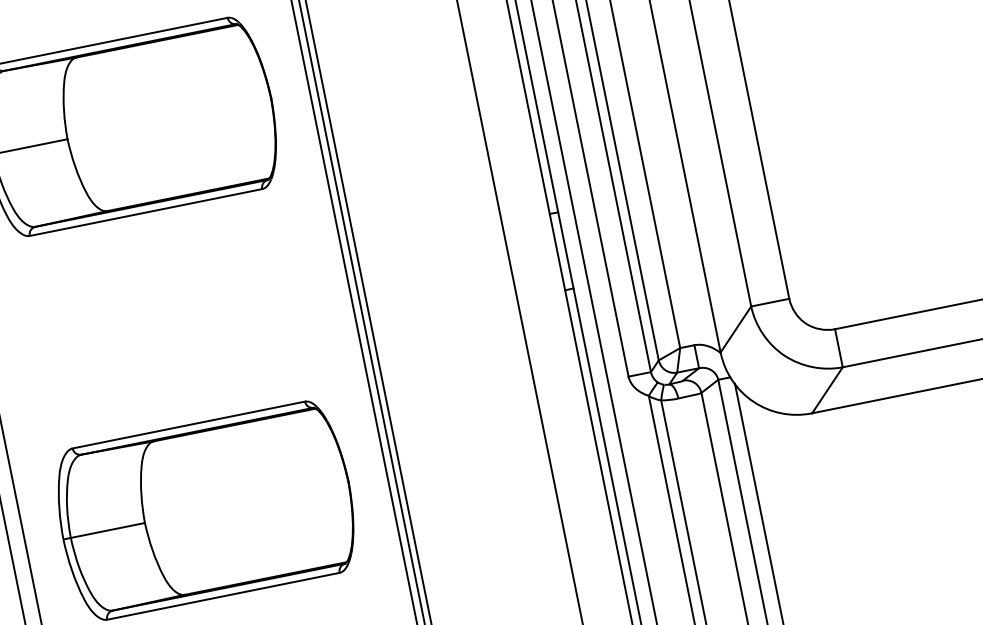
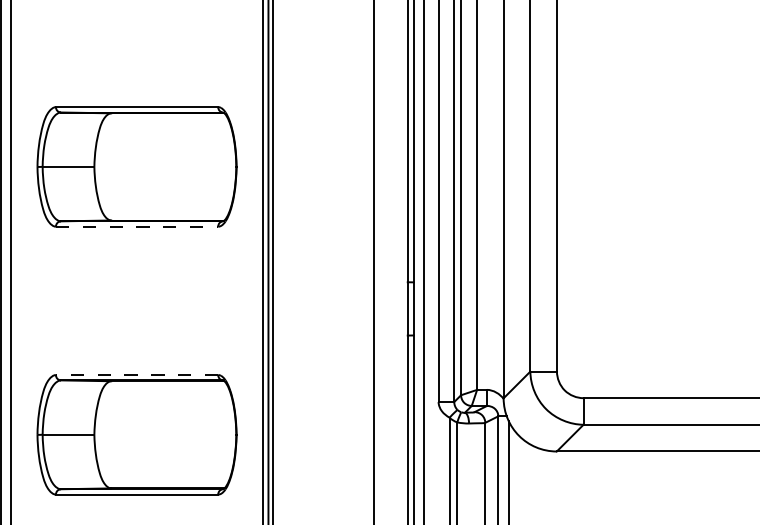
line: (146, 212) -> (137, 226), solid -> dashed
line: (188, 425) -> (136, 375), solid -> dashed

